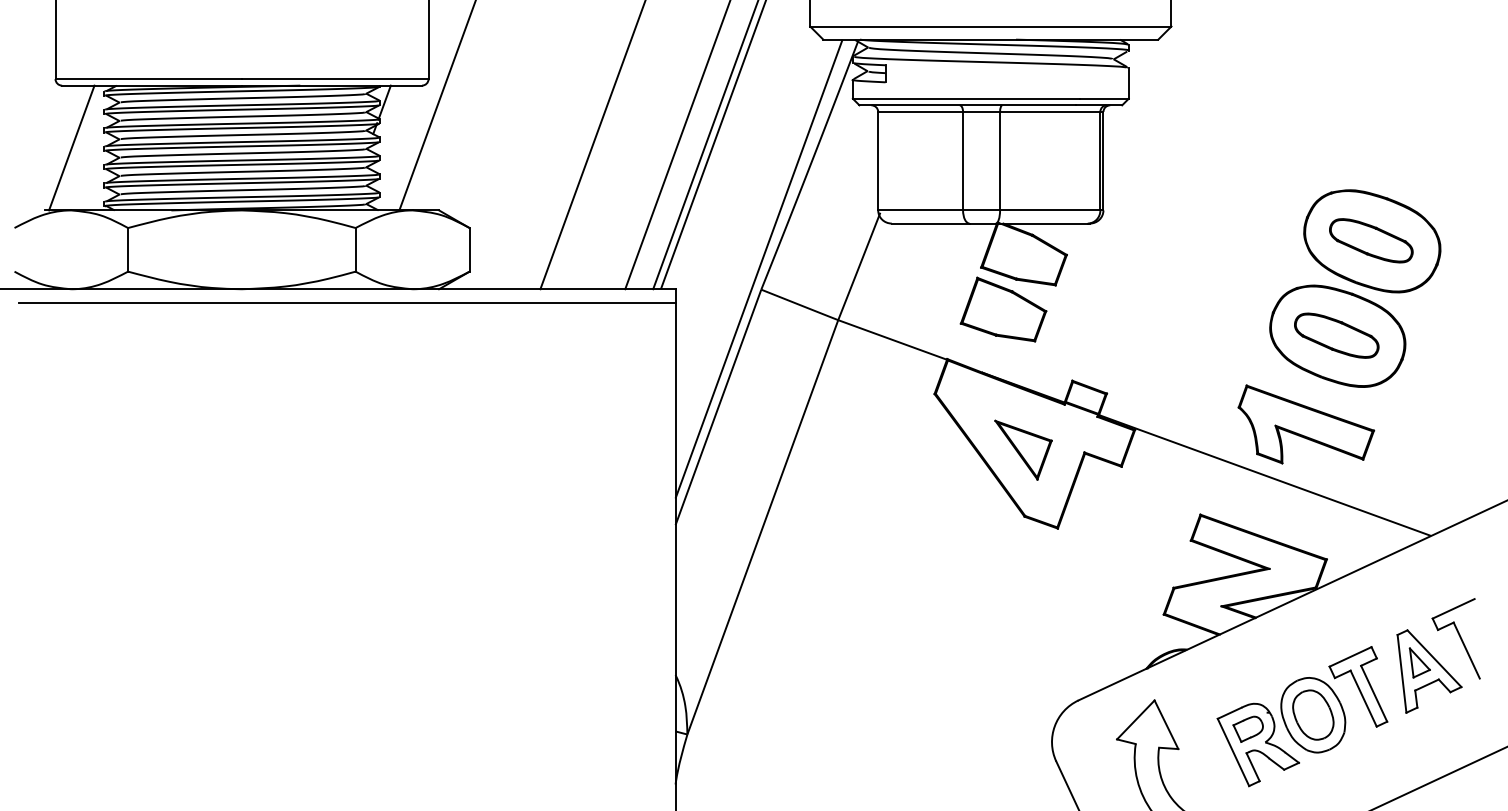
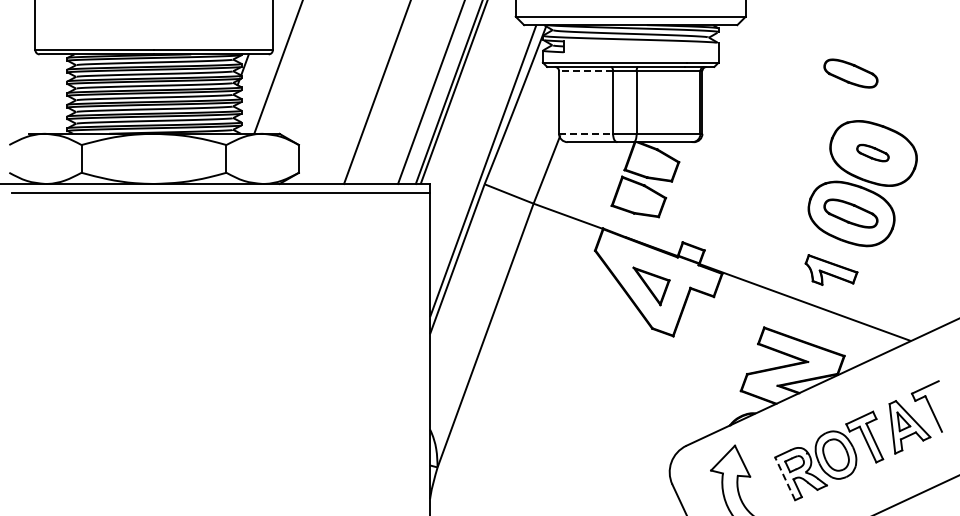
line: (919, 112) -> (585, 71), solid -> dashed
part: (1336, 115) -> (850, 73), added
line: (71, 147) -> (45, 93), removed
line: (921, 209) -> (586, 133), solid -> dashed
part: (1370, 239) -> (872, 152), size x0.6
part: (1306, 423) -> (831, 269), size x0.6
line: (1233, 751) -> (785, 478), solid -> dashed

